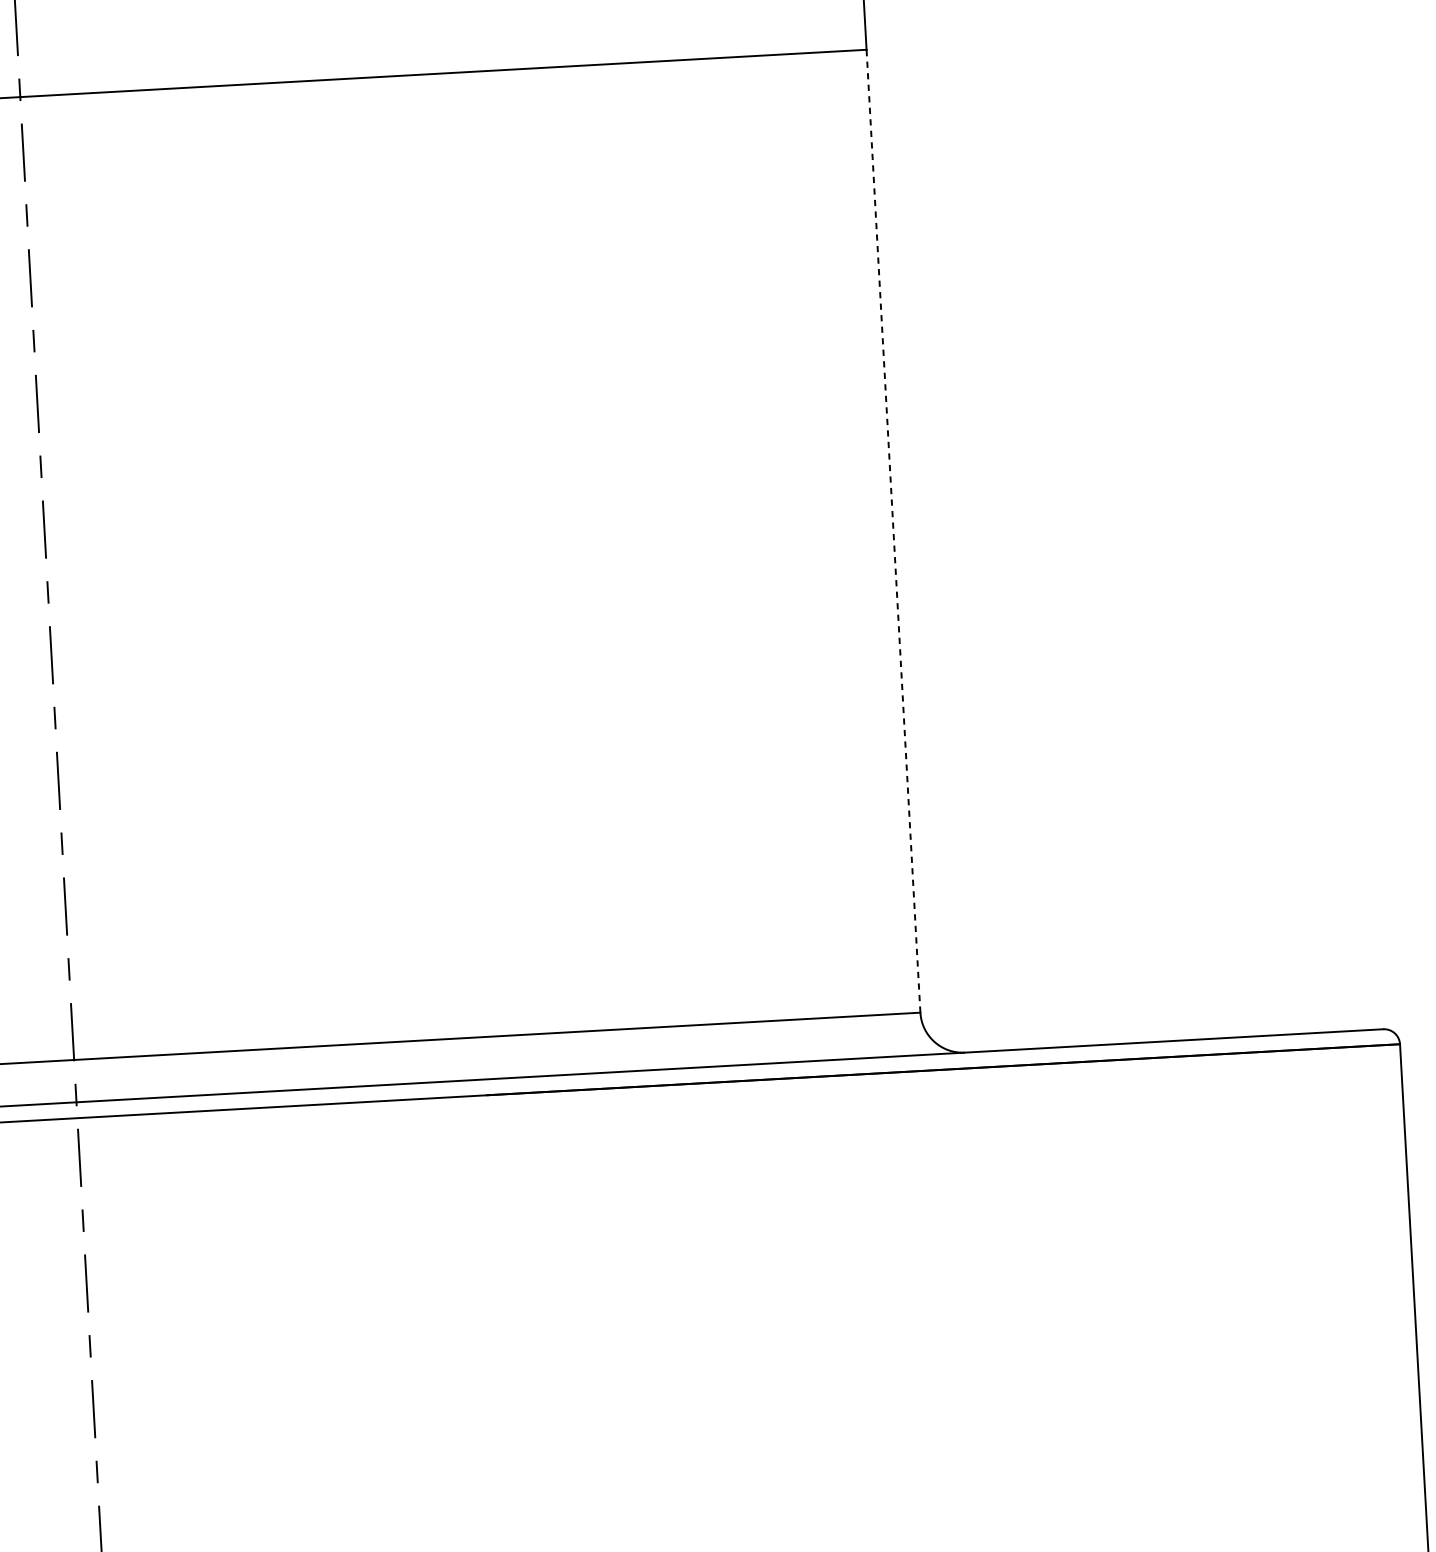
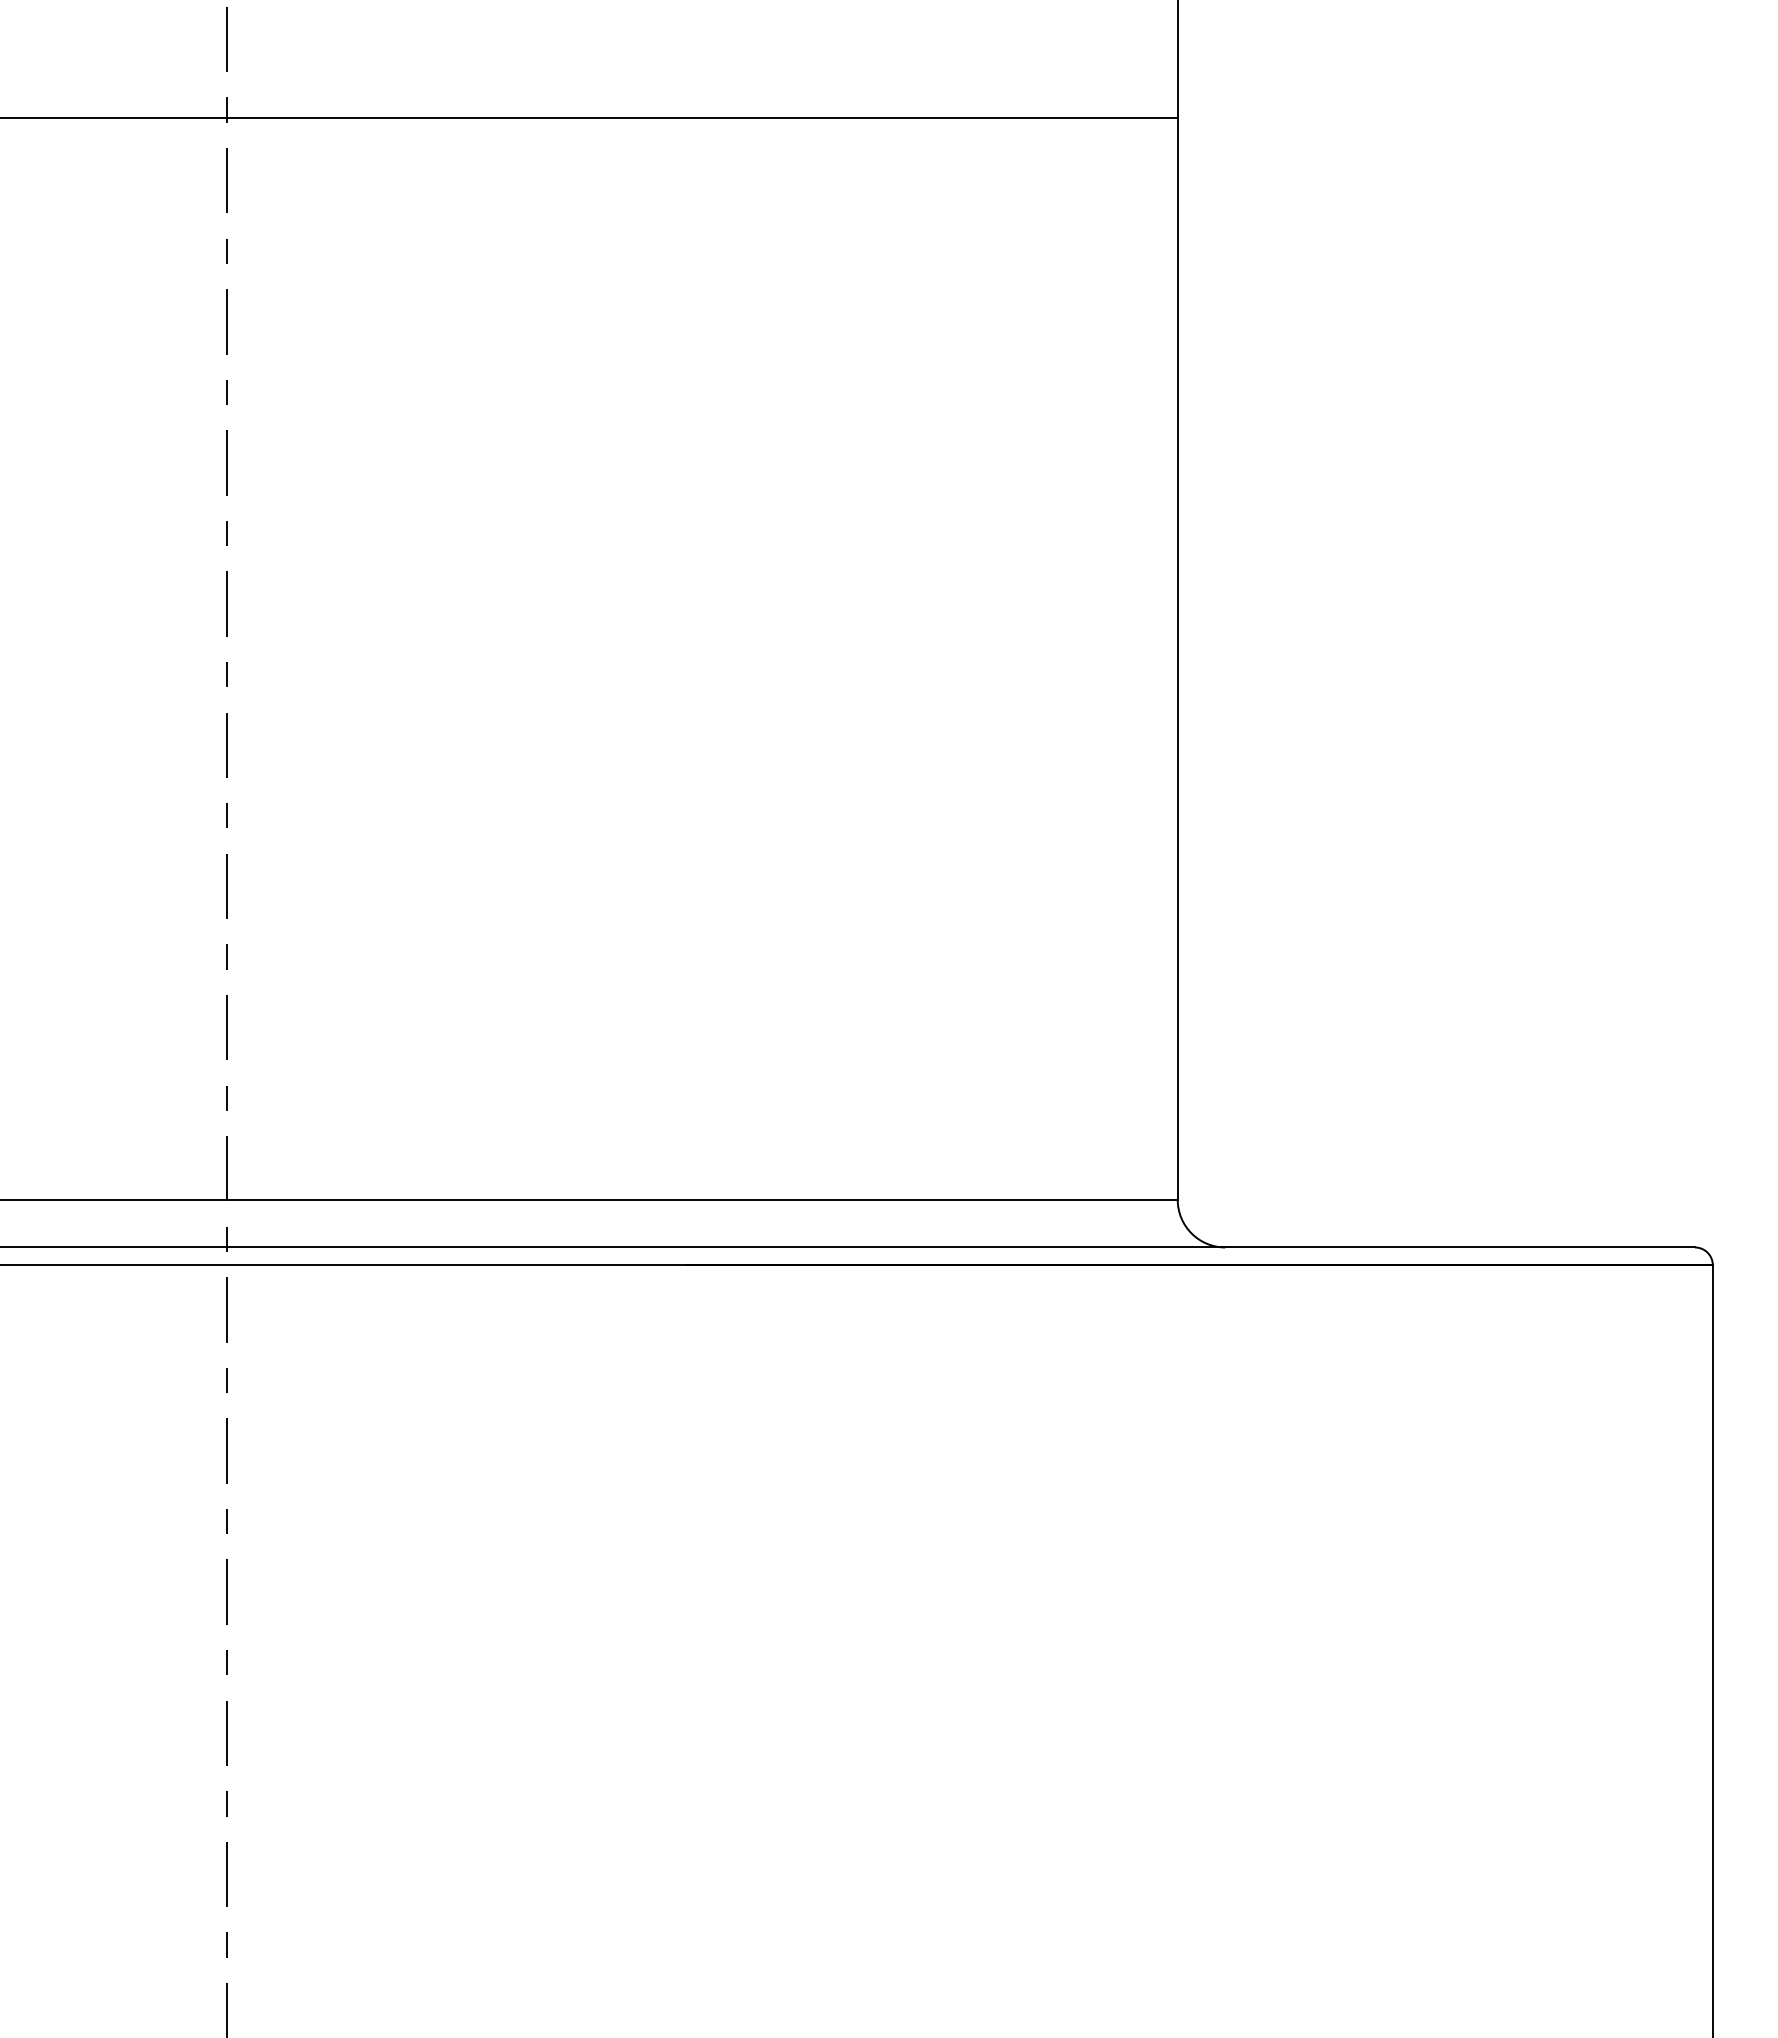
line: (893, 531) -> (1177, 659), dashed -> solid

